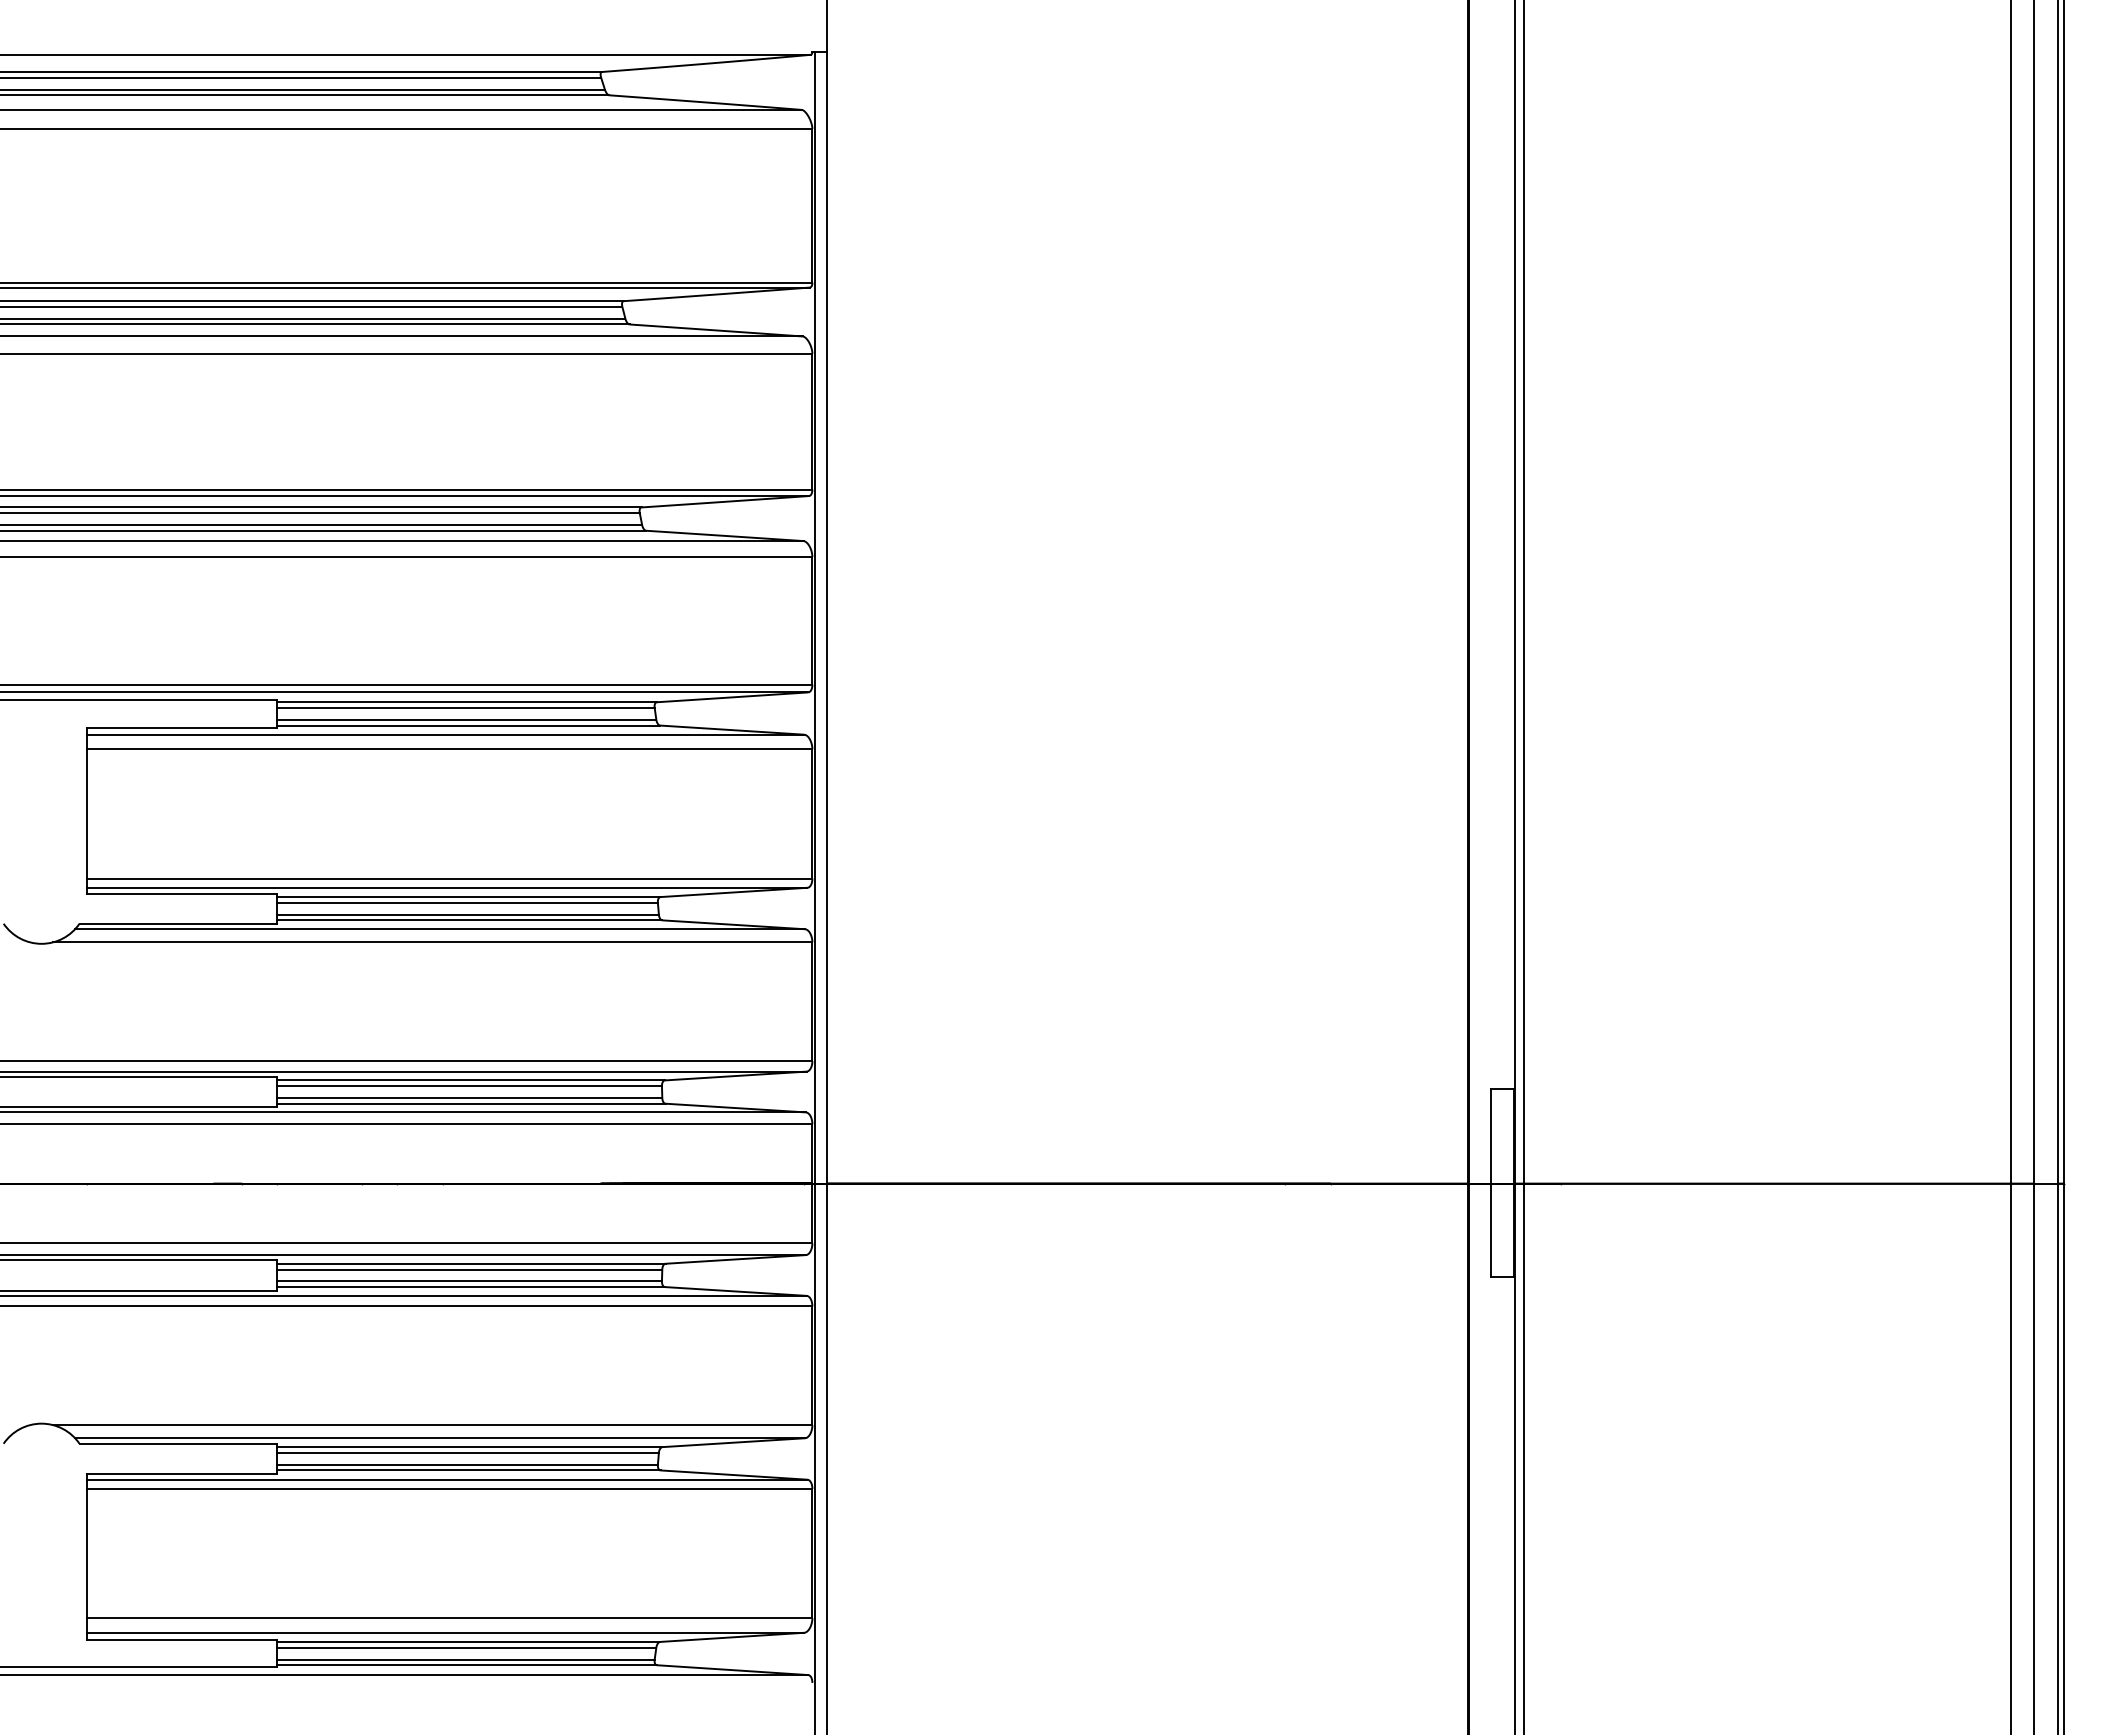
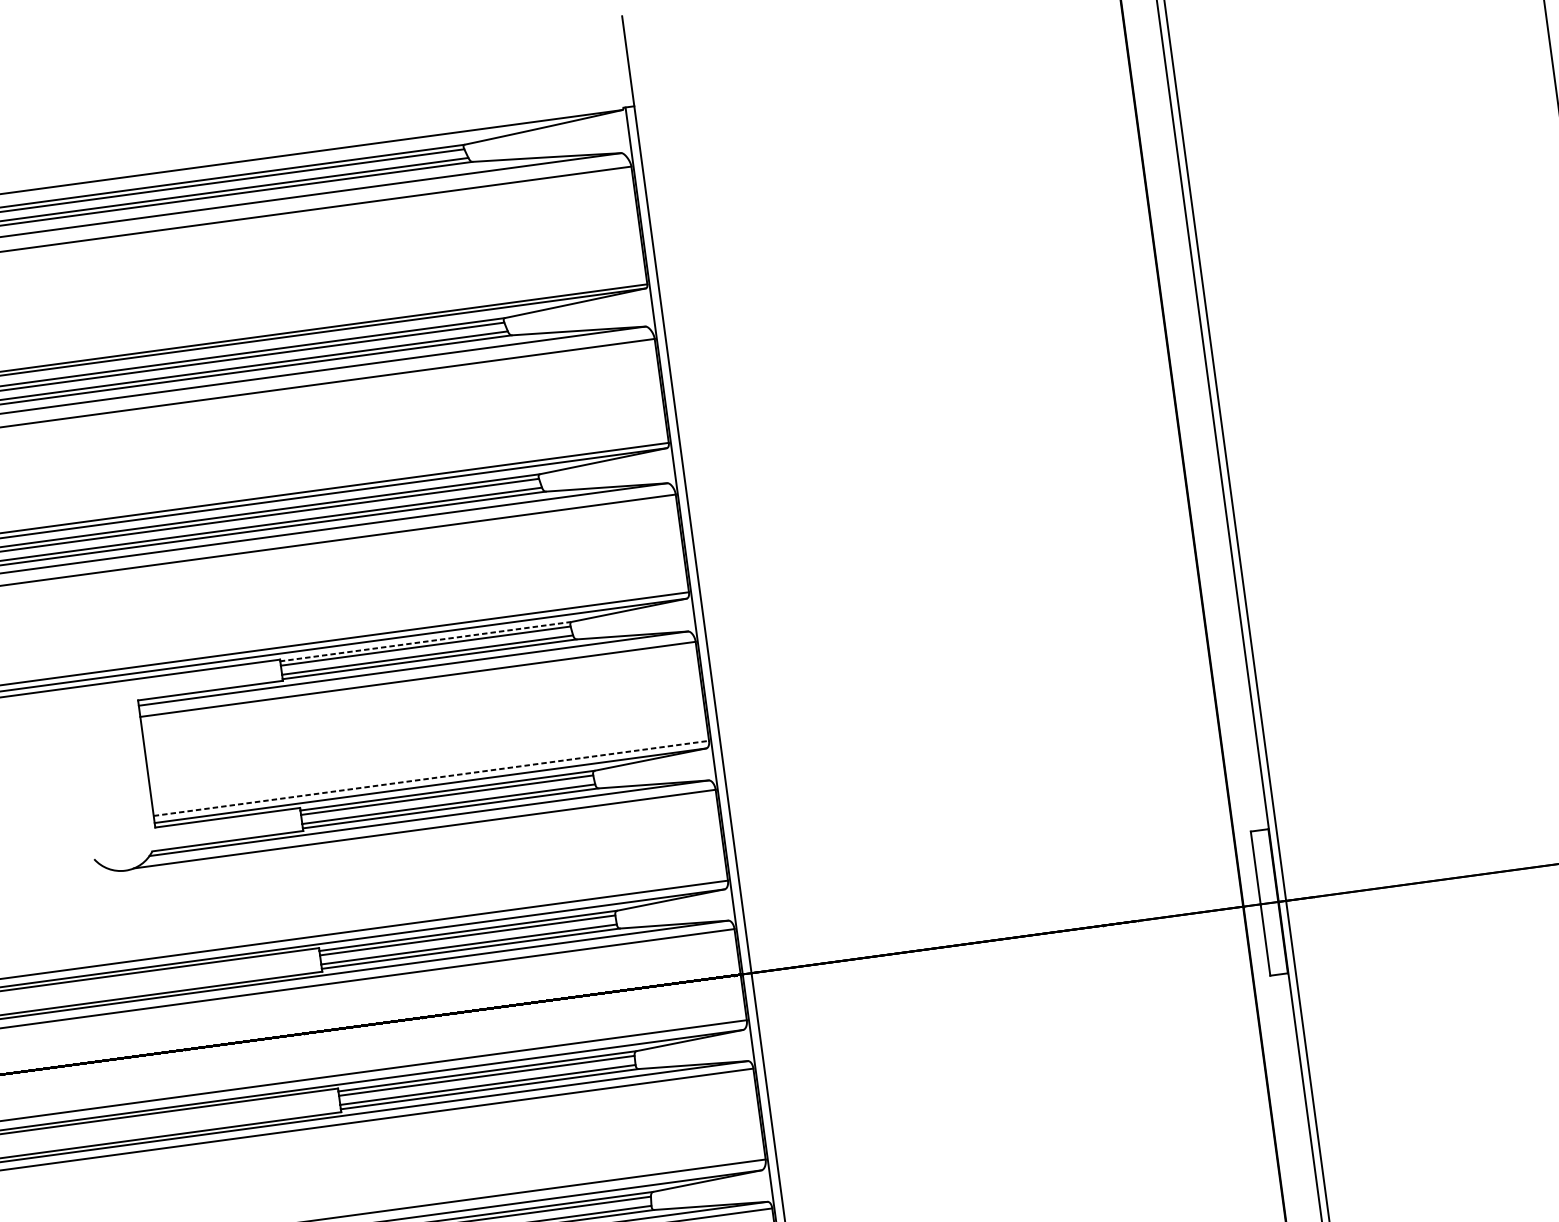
line: (466, 702) -> (425, 641), solid -> dashed
line: (450, 878) -> (431, 778), solid -> dashed

